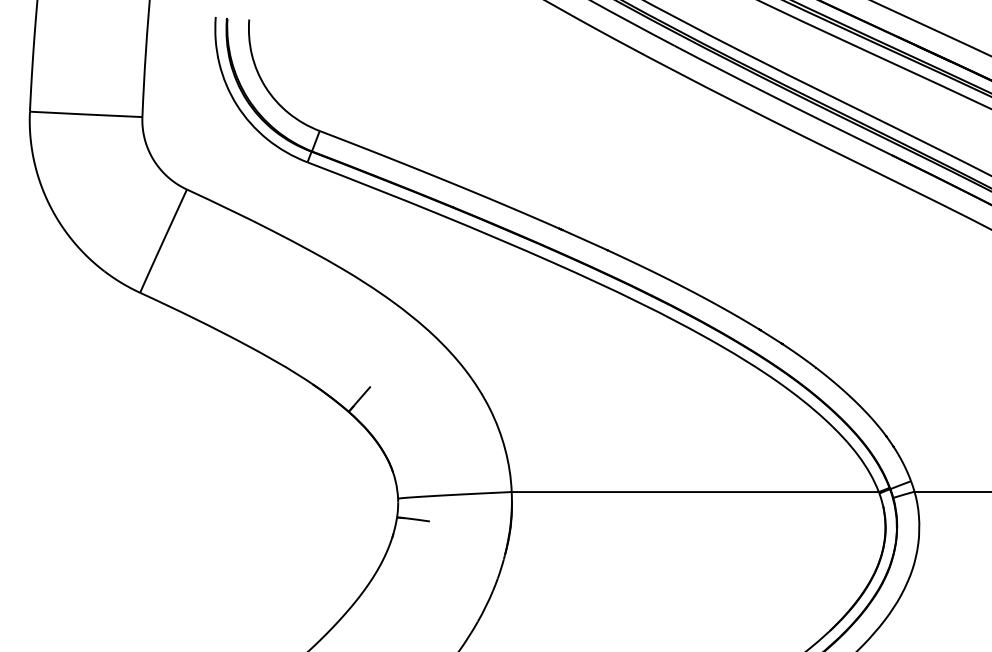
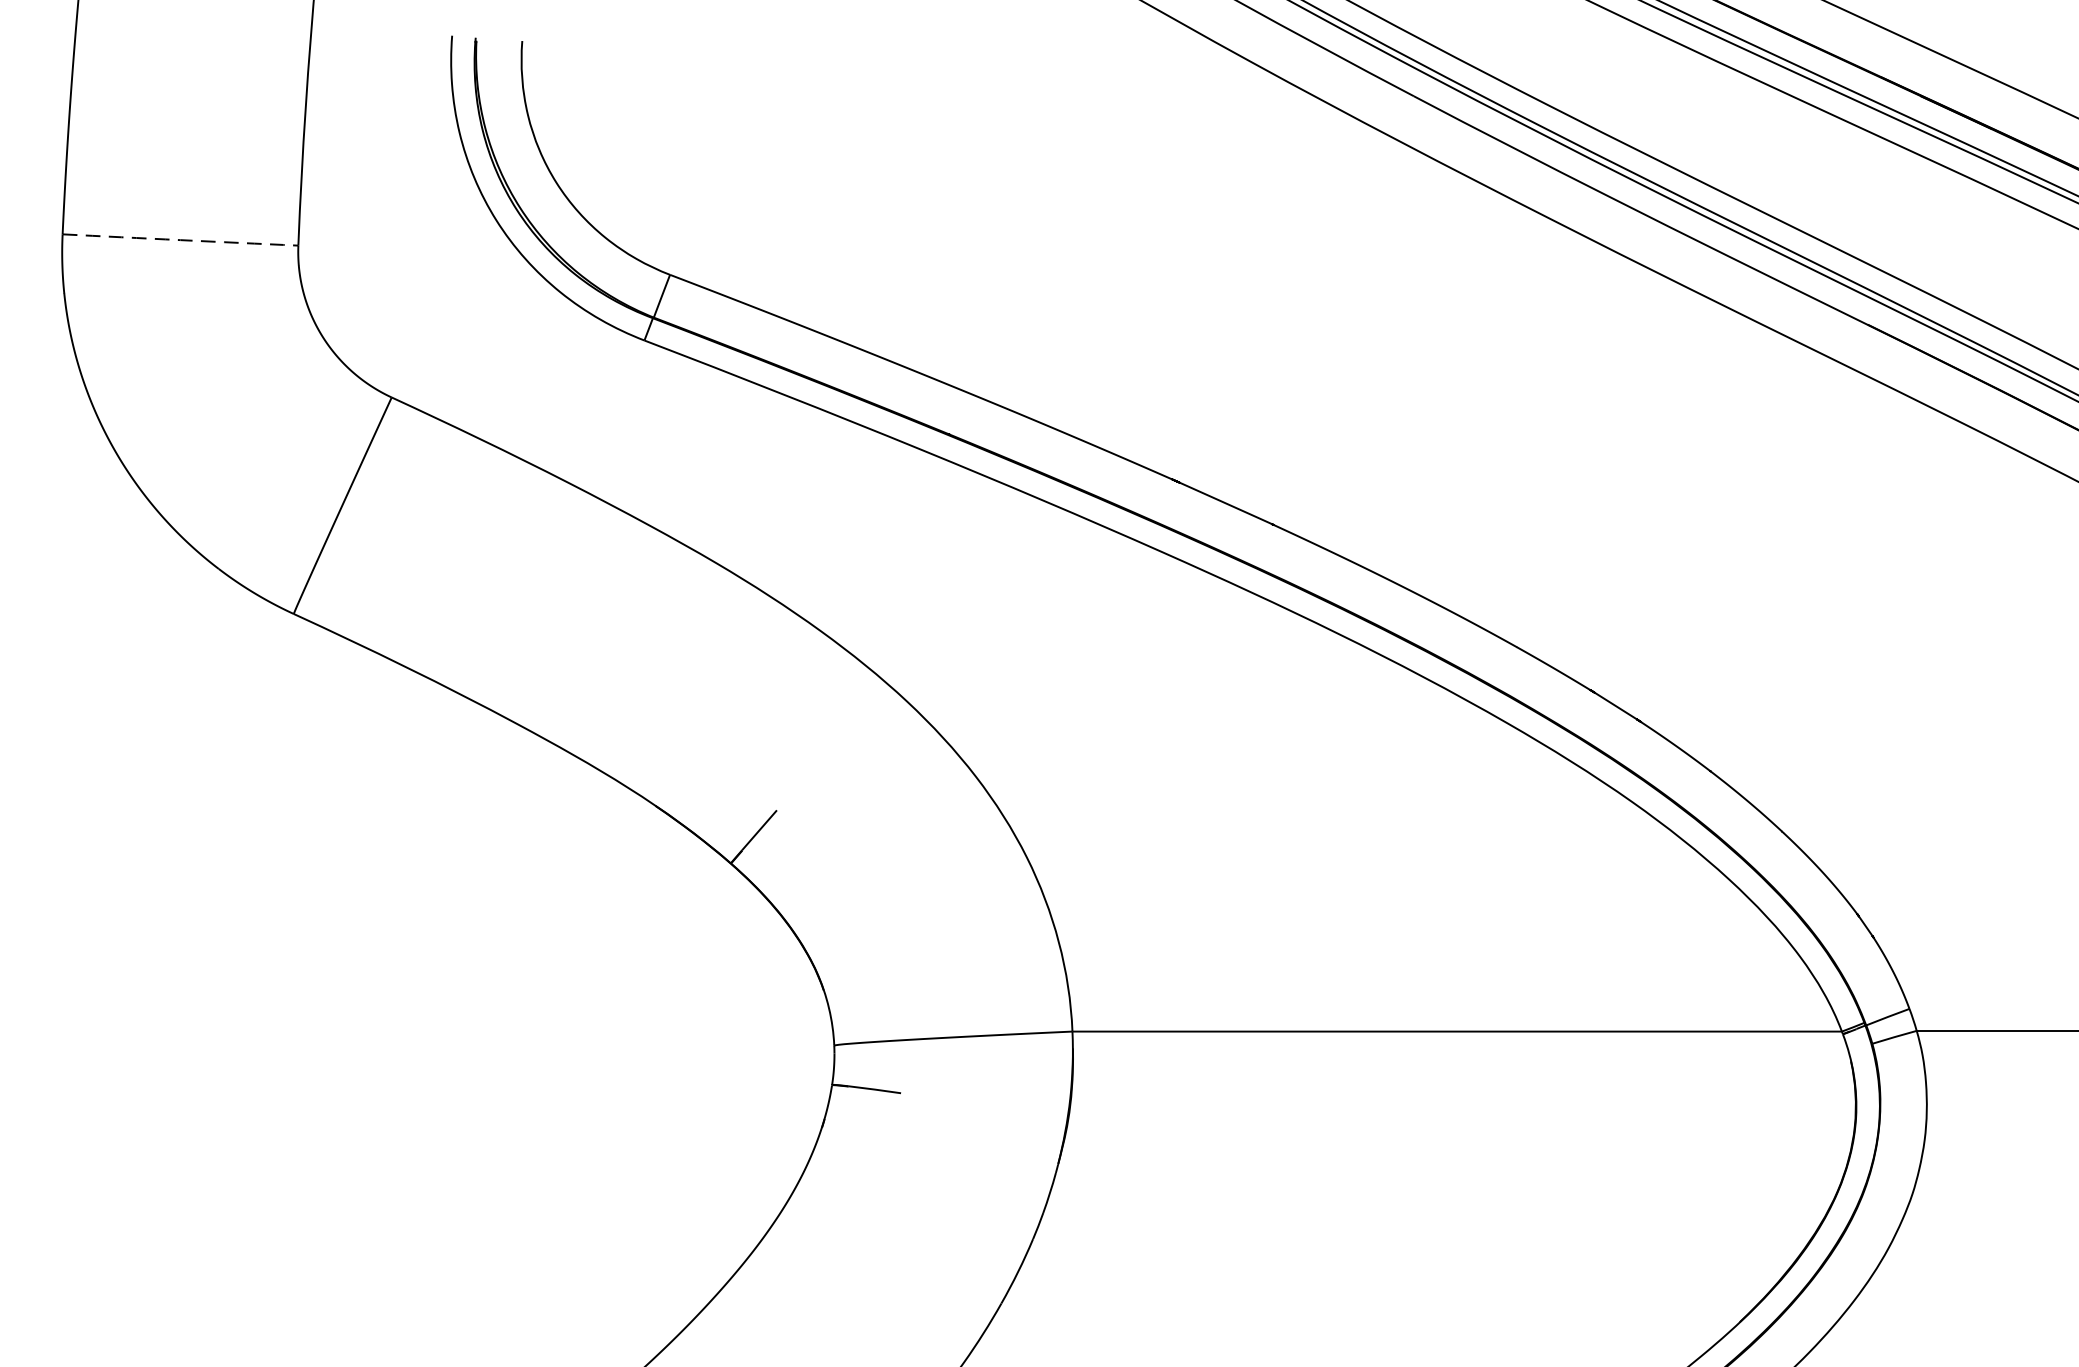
arc: (86, 114) -> (181, 240), solid -> dashed

